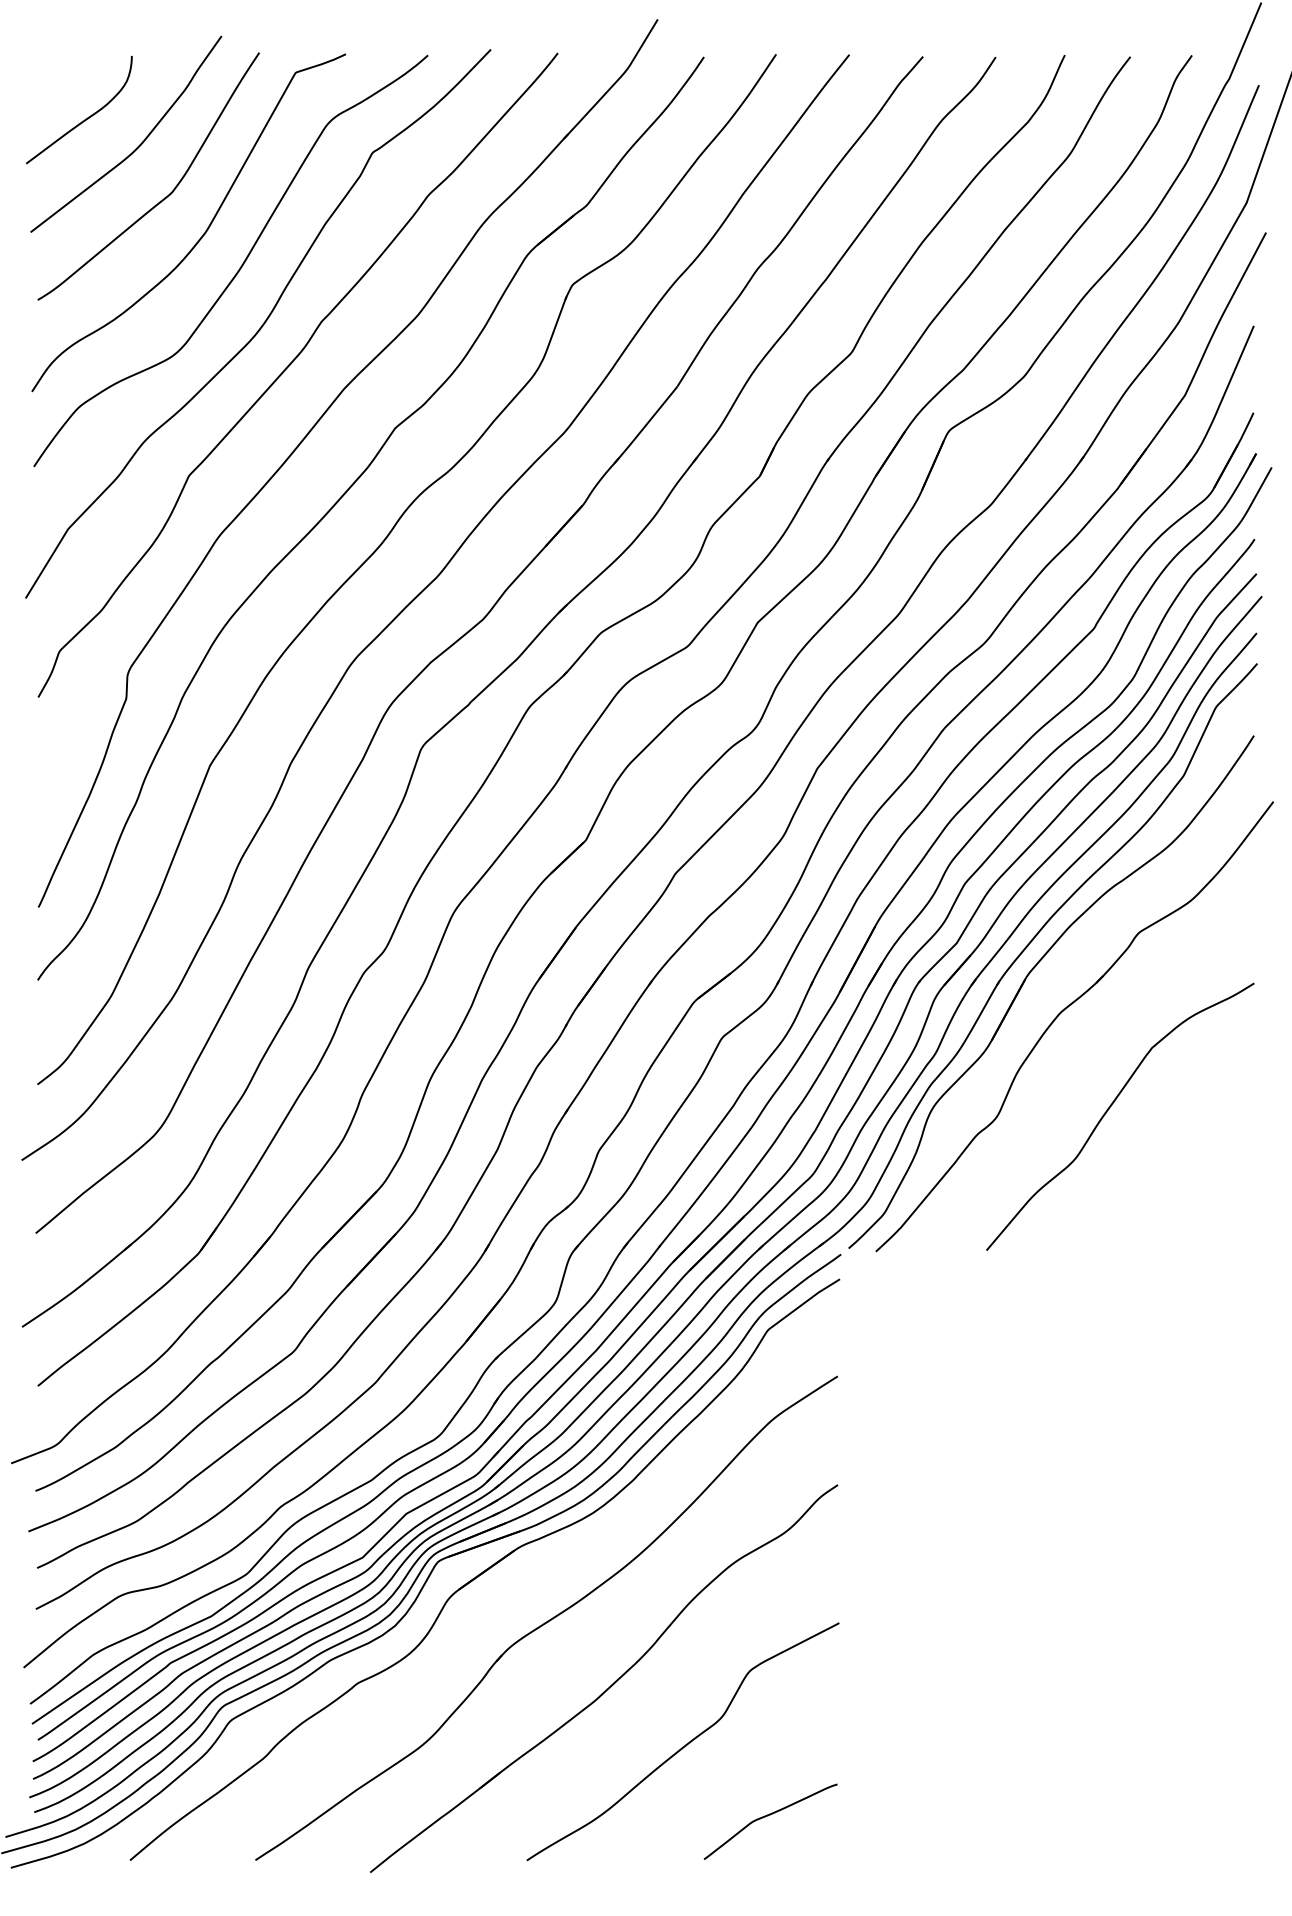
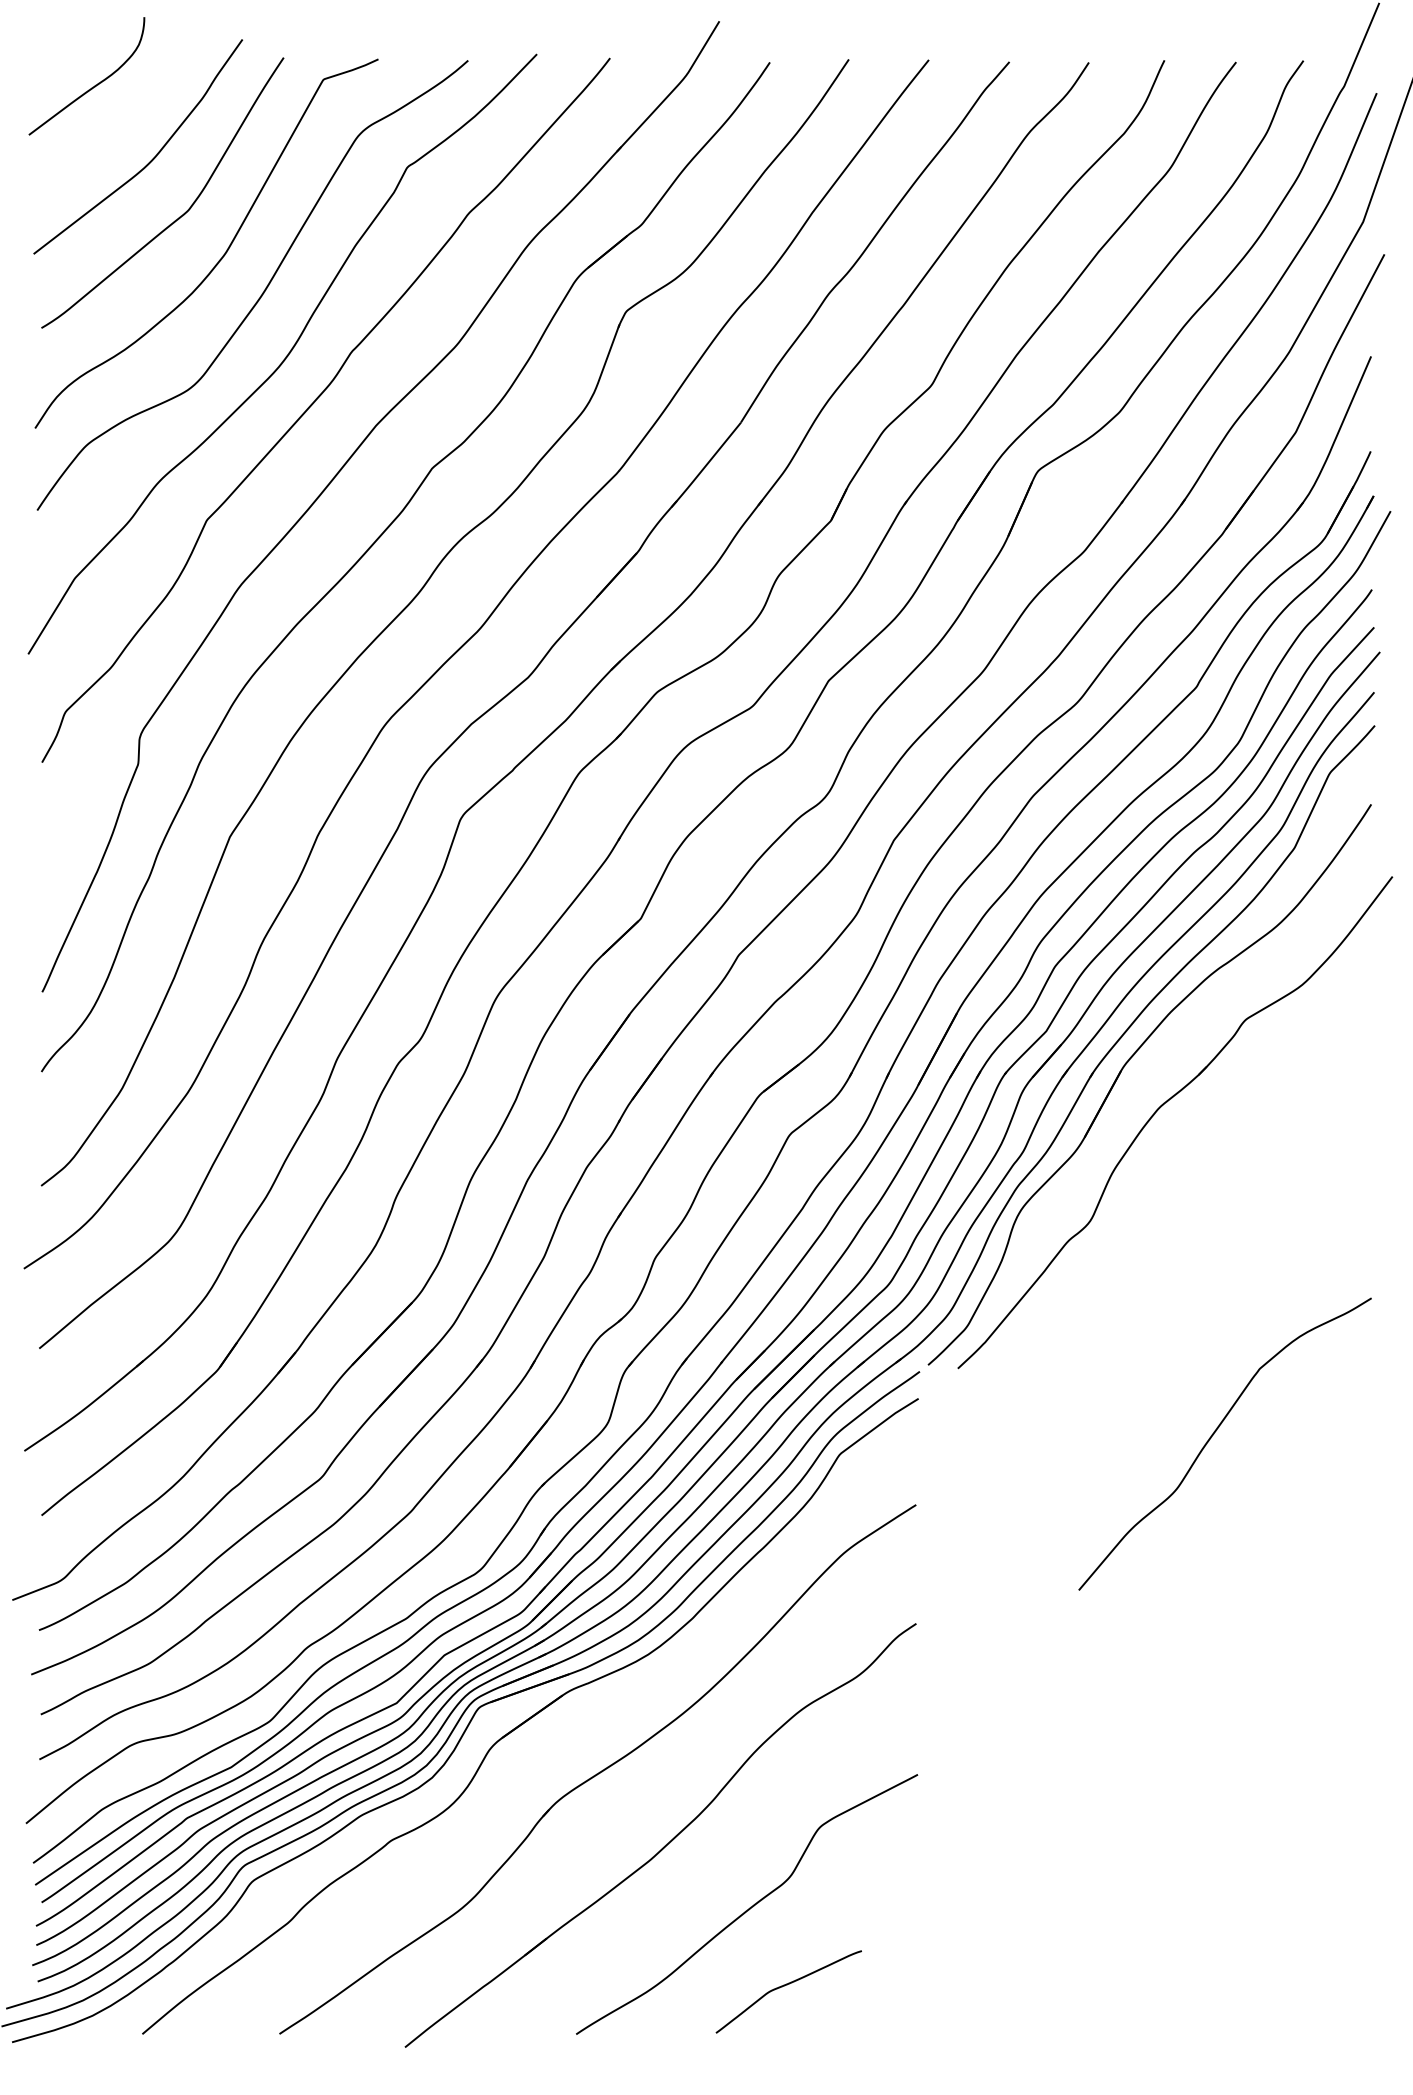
curve: (87, 117) -> (95, 84), moved
curve: (1110, 1107) -> (1214, 1434), moved
curve: (769, 1815) -> (787, 1985), moved

